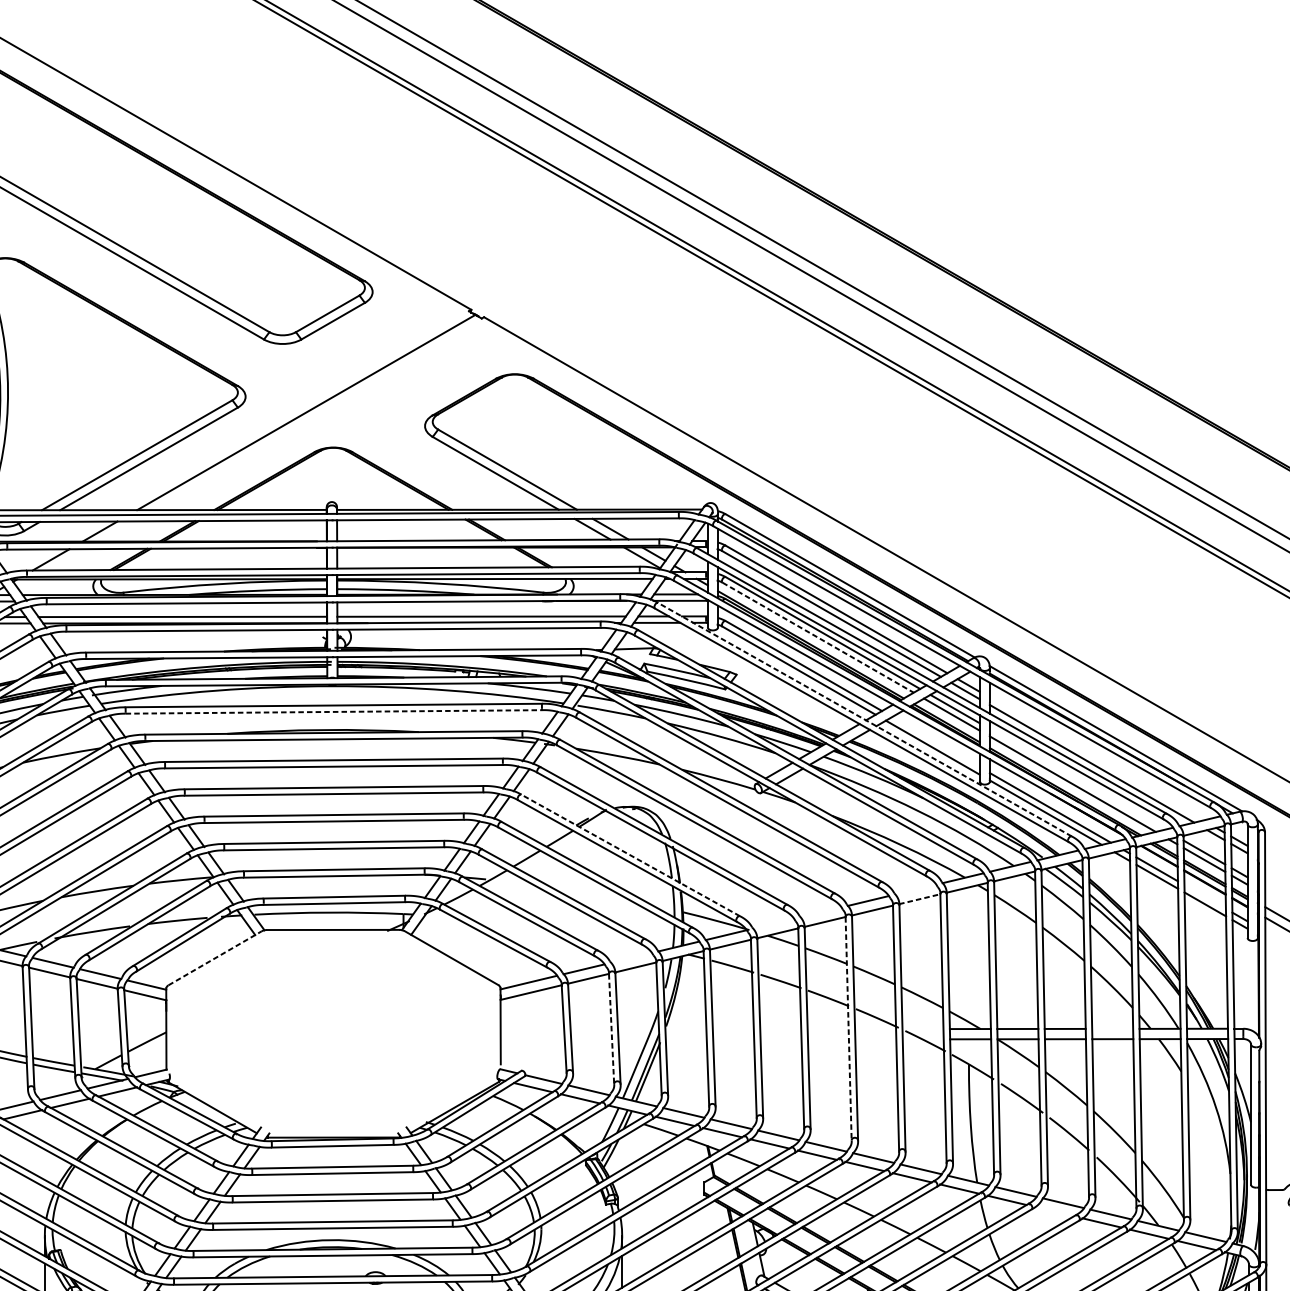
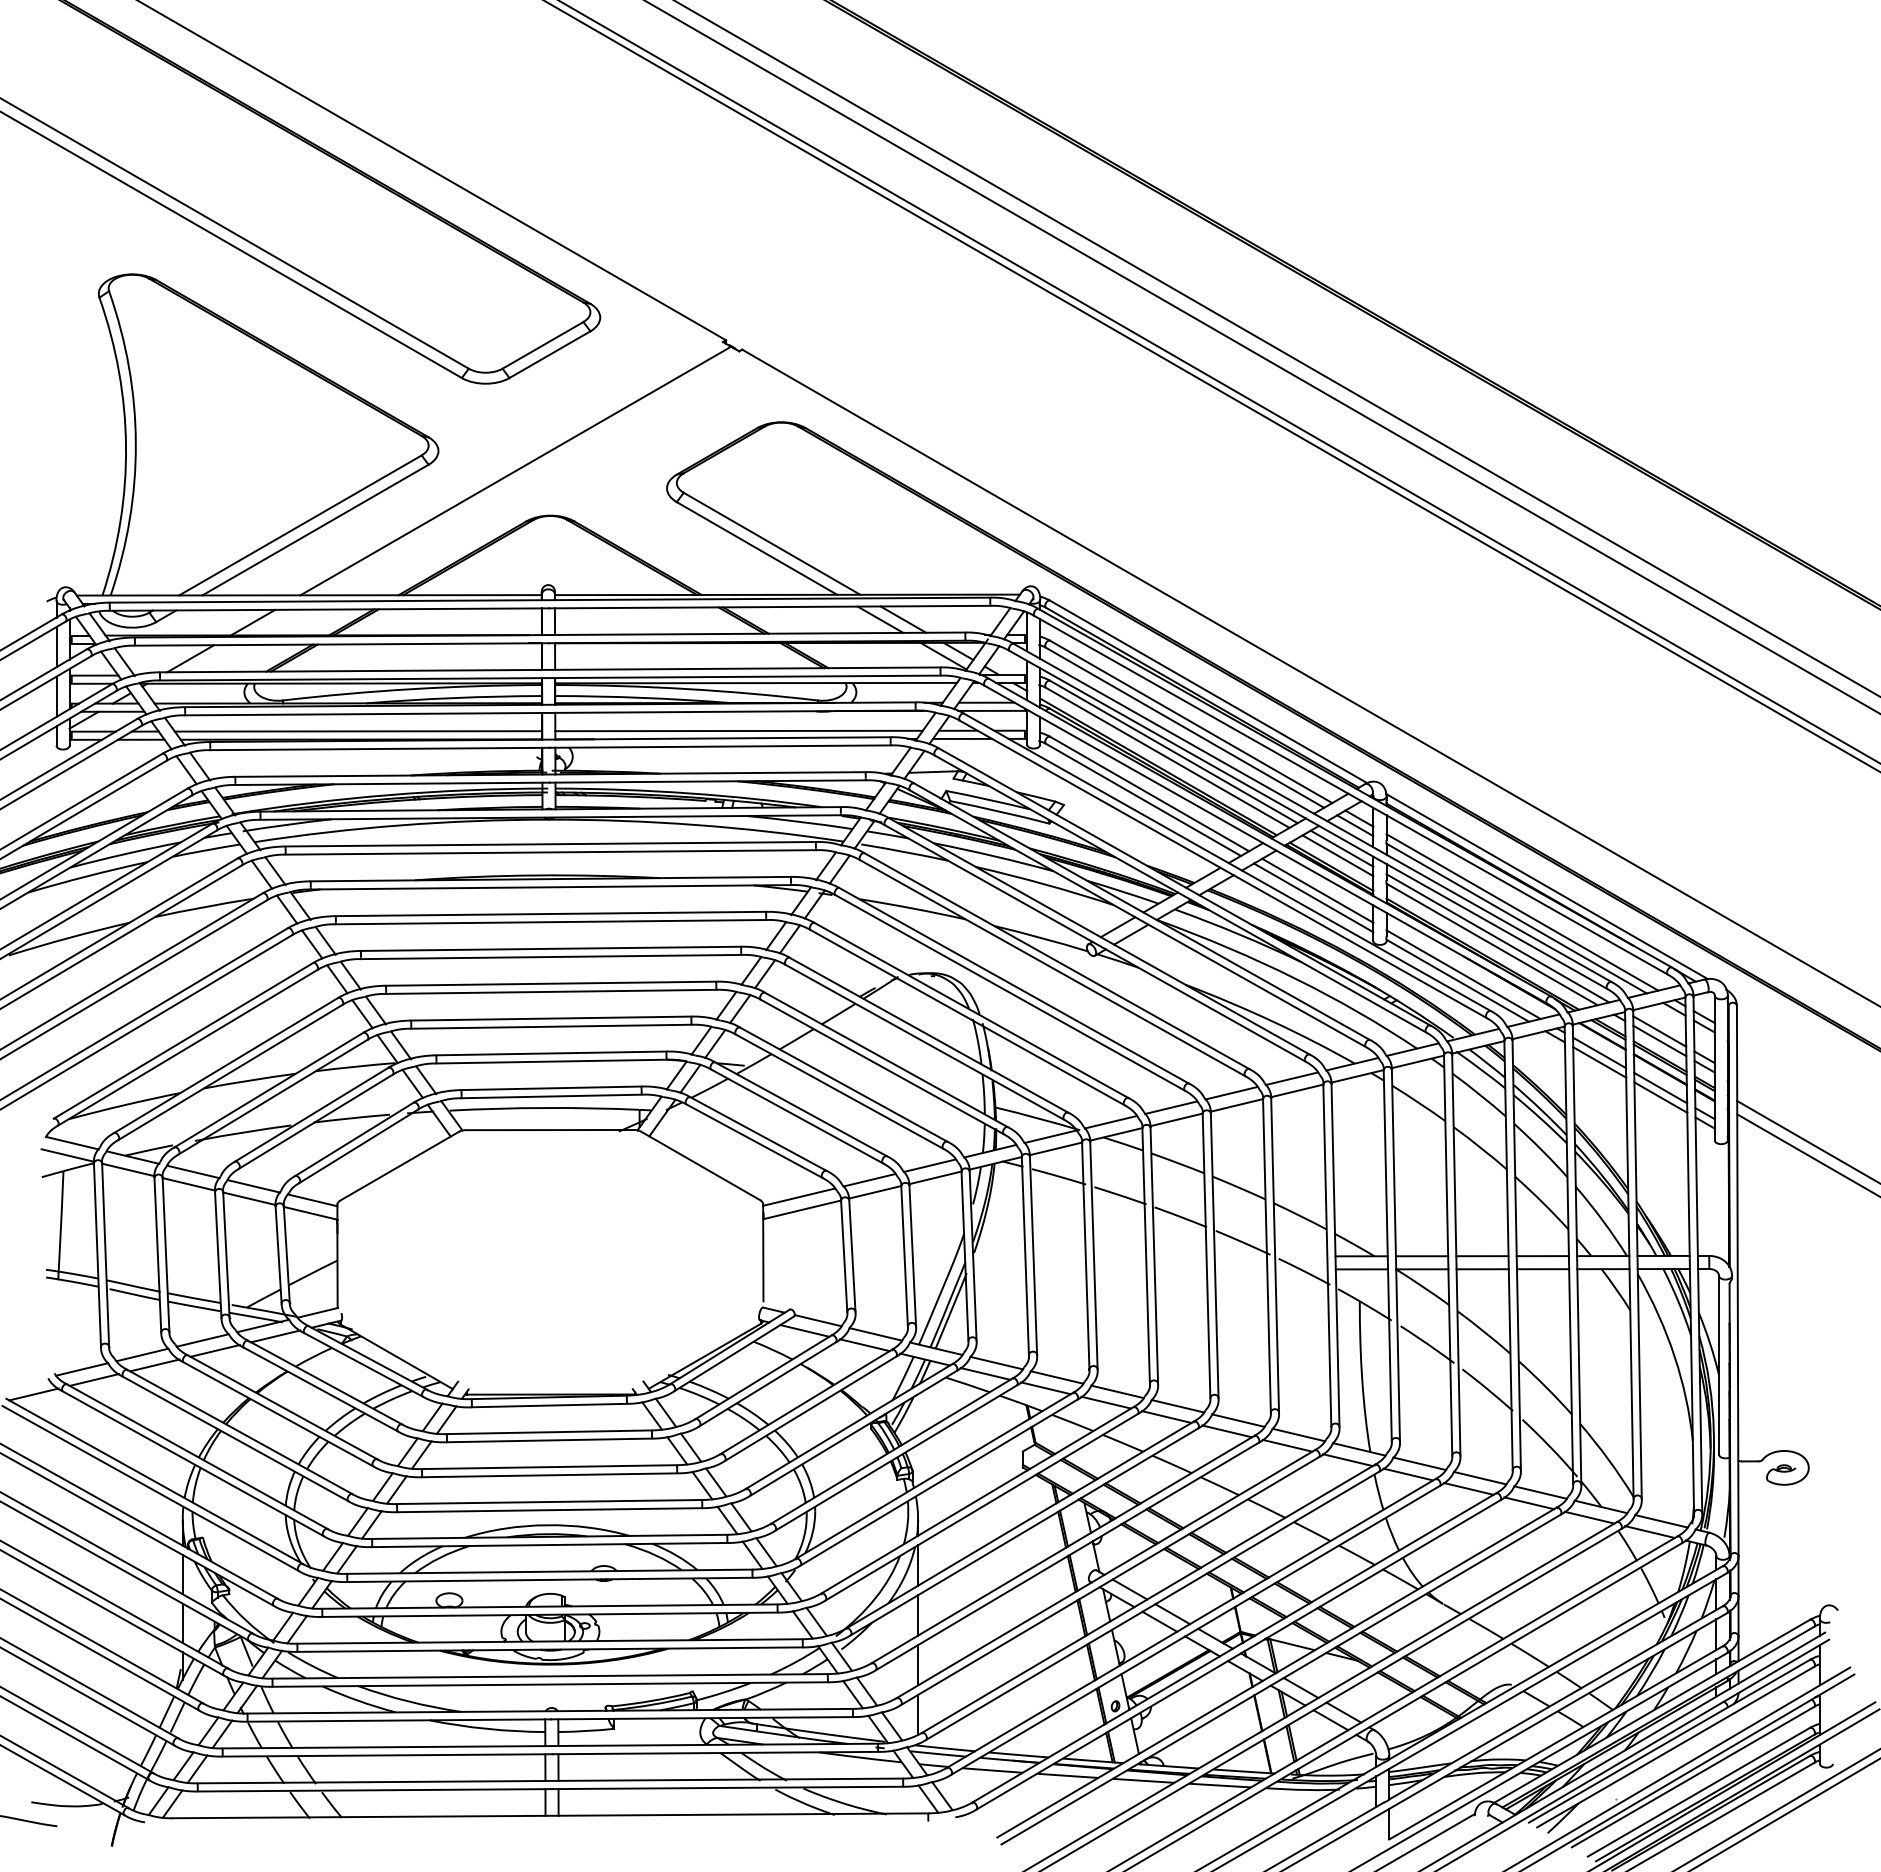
line: (818, 638) -> (1168, 758), dashed -> solid
line: (334, 712) -> (551, 852), dashed -> solid
line: (864, 719) -> (1226, 862), dashed -> solid
line: (935, 741) -> (1317, 890), added
line: (1096, 759) -> (1522, 912), added
line: (1077, 779) -> (1497, 938), added
line: (630, 854) -> (928, 1034), dashed -> solid
line: (915, 889) -> (1291, 1078), added
line: (1205, 896) -> (1660, 1087), added
line: (920, 898) -> (1297, 1090), dashed -> solid
line: (821, 912) -> (1171, 1107), added
line: (773, 923) -> (1110, 1122), added
line: (631, 957) -> (929, 1165), added
line: (215, 958) -> (399, 1166), dashed -> solid
line: (611, 1029) -> (904, 1256), dashed -> solid
line: (848, 1029) -> (1206, 1256), dashed -> solid
line: (1112, 1029) -> (1542, 1256), added
line: (1054, 1211) -> (1468, 1488), added

